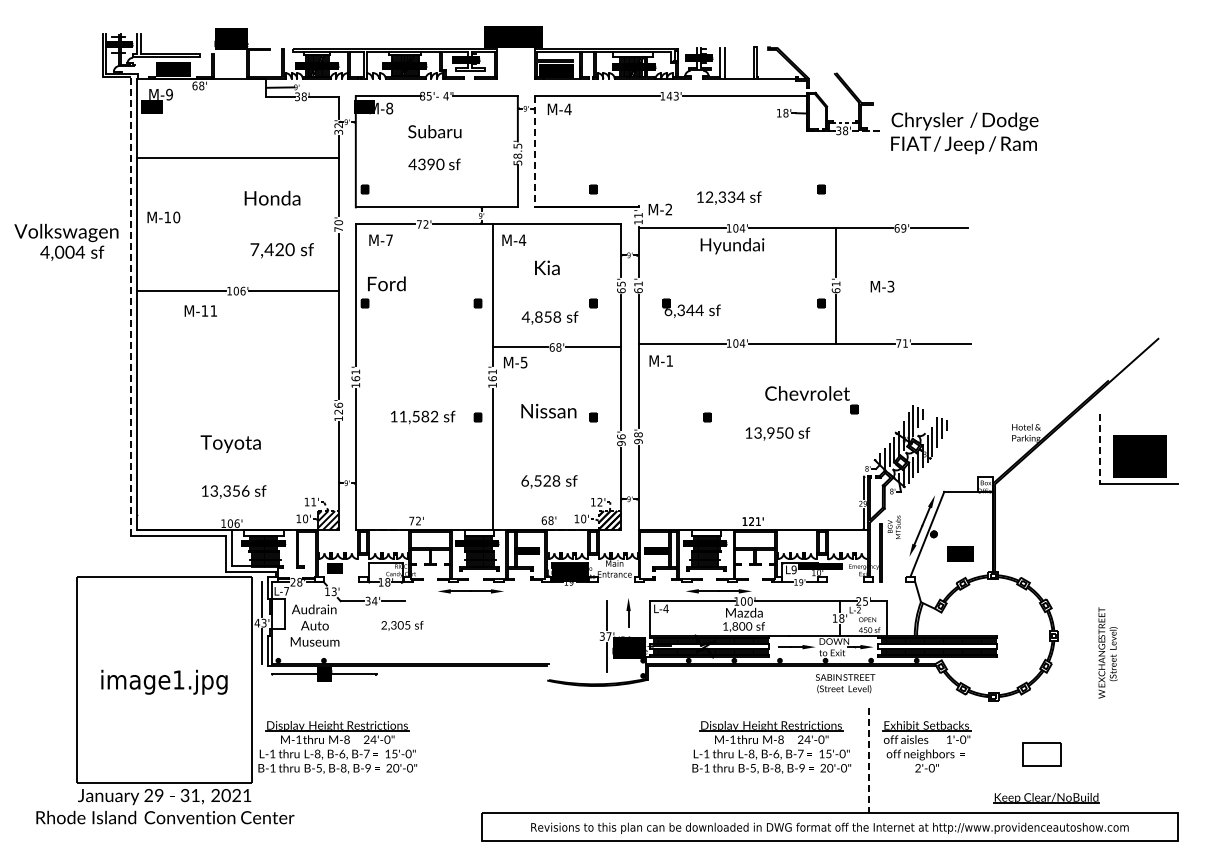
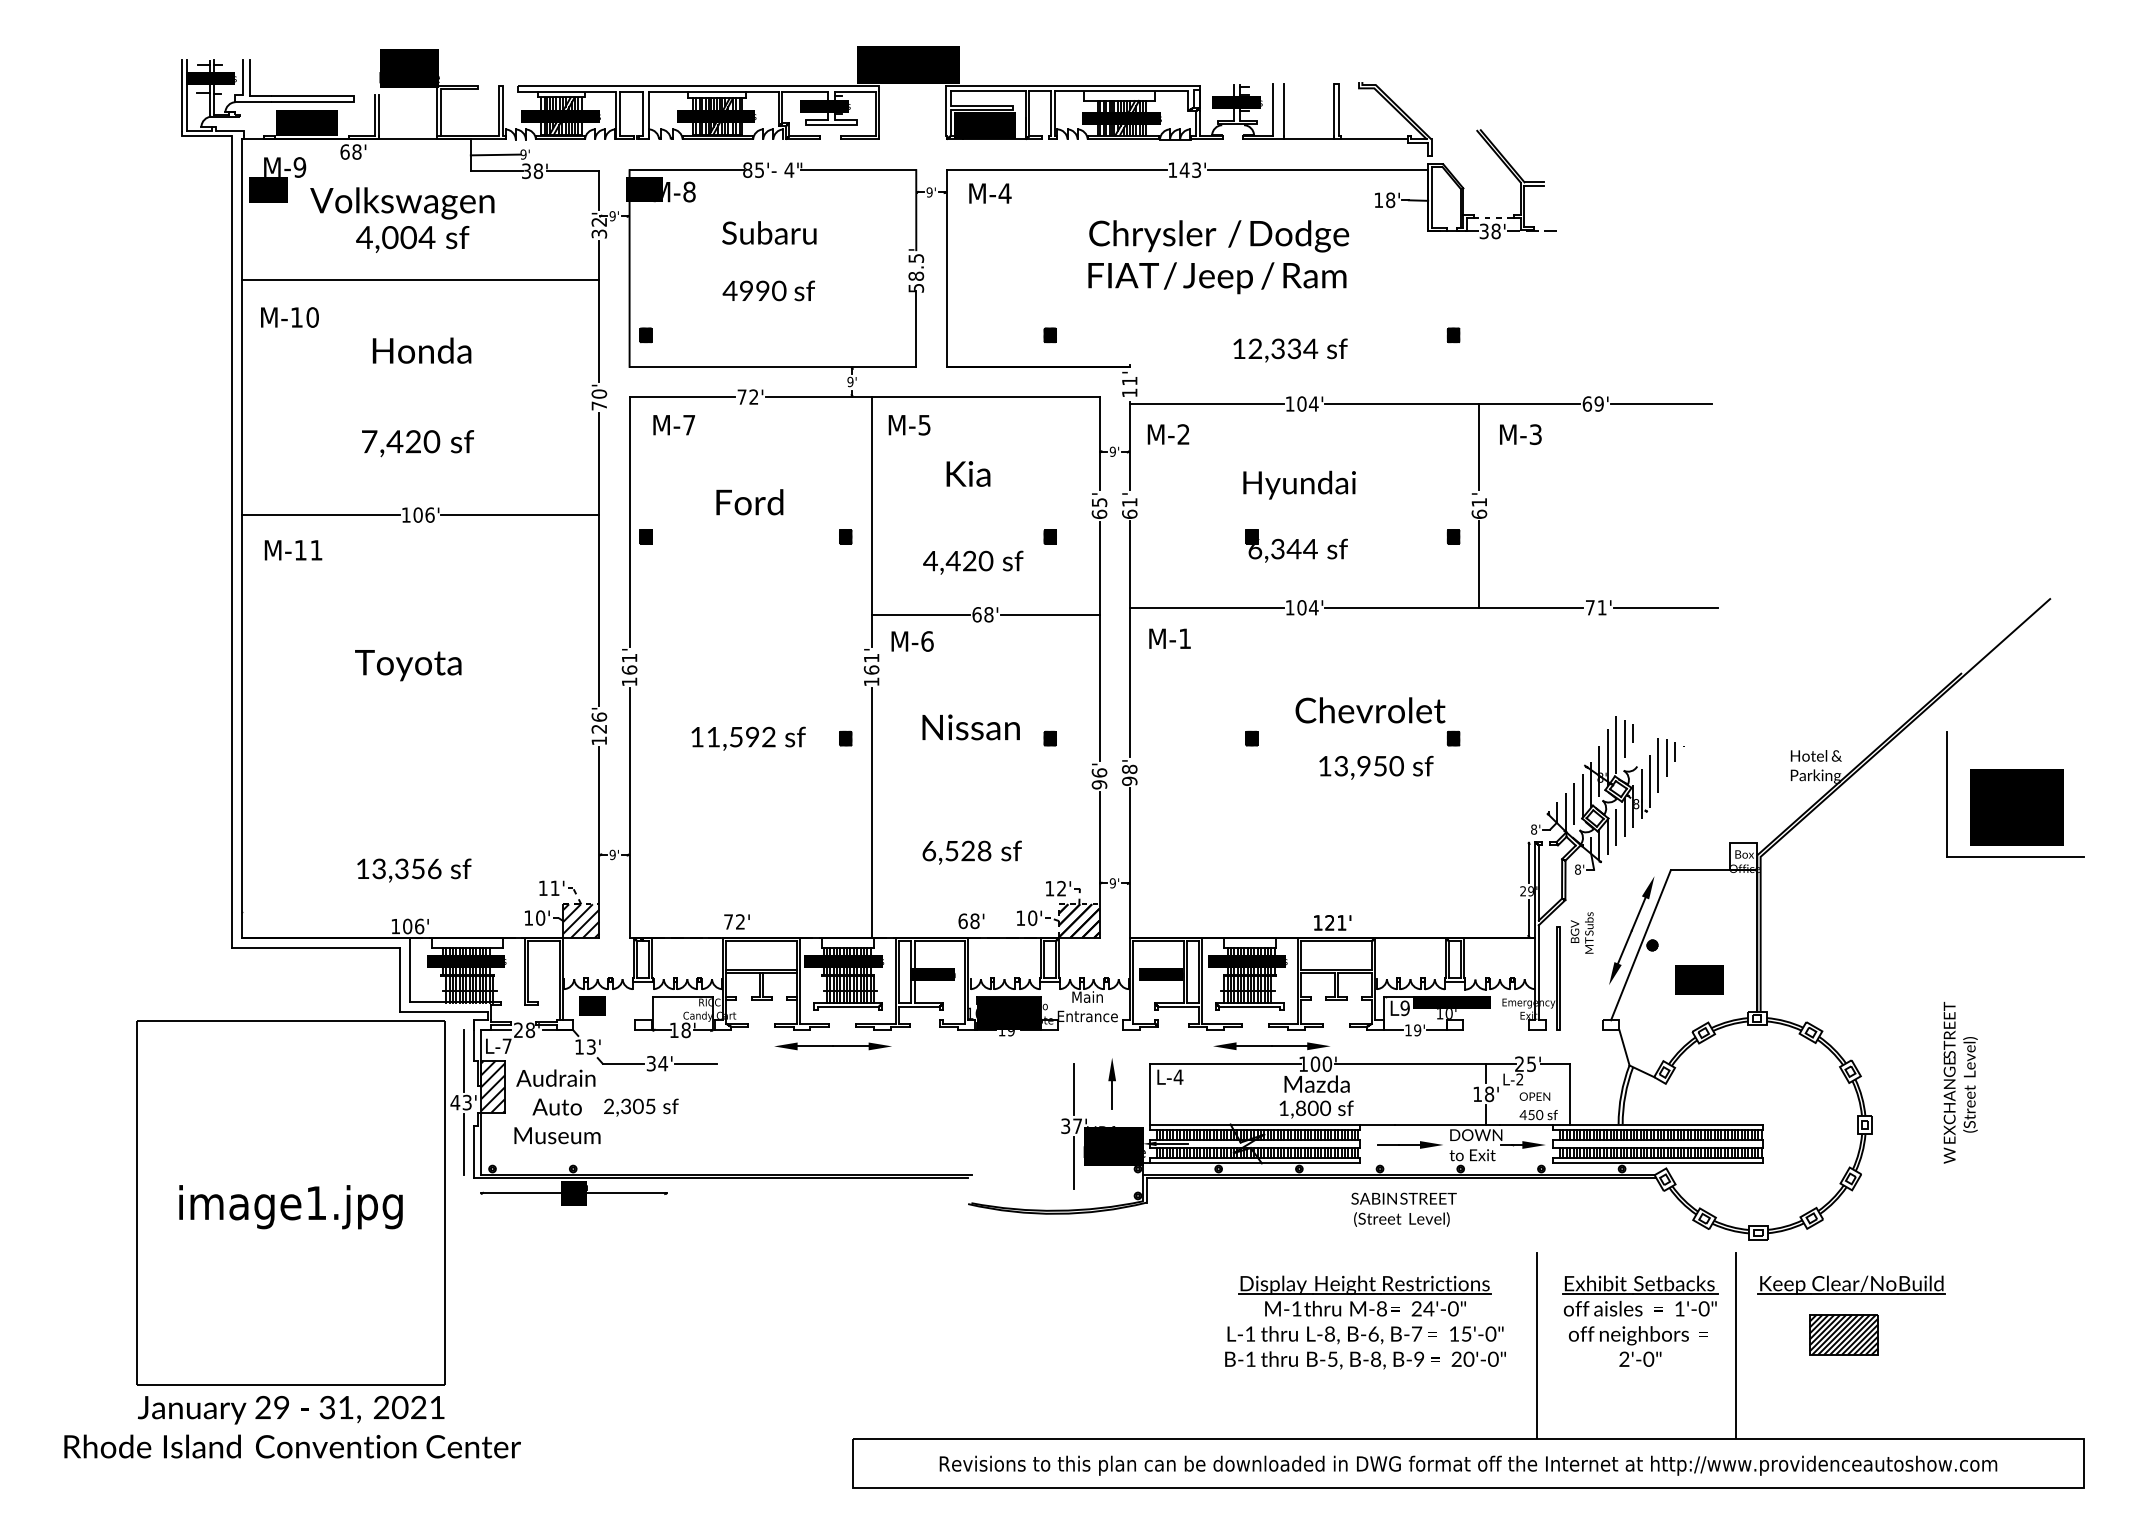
text: (964, 133) -> (1218, 257), moved
line: (534, 151) -> (945, 268), dashed -> solid
text: (421, 164) -> (745, 291), 4390 -> 4990
text: (272, 197) -> (421, 349), moved
text: (659, 209) -> (1166, 434), moved
text: (163, 217) -> (289, 317), moved
text: (522, 240) -> (924, 425), M-4 -> M-5
text: (66, 241) -> (402, 218), moved
text: (732, 246) -> (1299, 485), moved
text: (281, 250) -> (416, 443), moved
text: (386, 283) -> (749, 501), moved
text: (882, 286) -> (1520, 434), moved
line: (131, 305) -> (232, 540), dashed -> solid
part: (691, 307) -> (1296, 544), moved
text: (200, 310) -> (292, 549), moved
text: (547, 316) -> (968, 559), 4,858 -> 4,420
text: (523, 362) -> (926, 641), M-5 -> M-6
part: (811, 400) -> (1377, 722), moved
text: (425, 417) -> (752, 738), 11,582 -> 11,592
text: (230, 443) -> (407, 664), moved
line: (1100, 449) -> (1947, 795), dashed -> solid
hatch: (278, 613) -> (492, 1085), added
text: (402, 625) -> (641, 1106), moved
text: (1107, 652) -> (1959, 1081), moved
text: (845, 683) -> (1403, 1209), moved
part: (337, 747) -> (597, 1322), removed
hatch: (1041, 754) -> (1842, 1334), added
line: (868, 760) -> (1536, 1345), dashed -> solid
line: (981, 760) -> (1736, 1345), added
part: (1046, 798) -> (1851, 1285), moved

